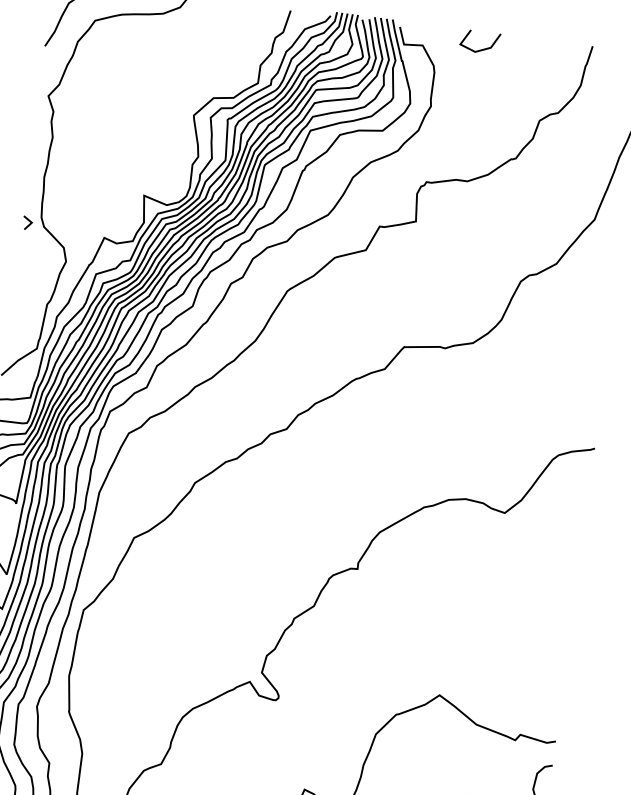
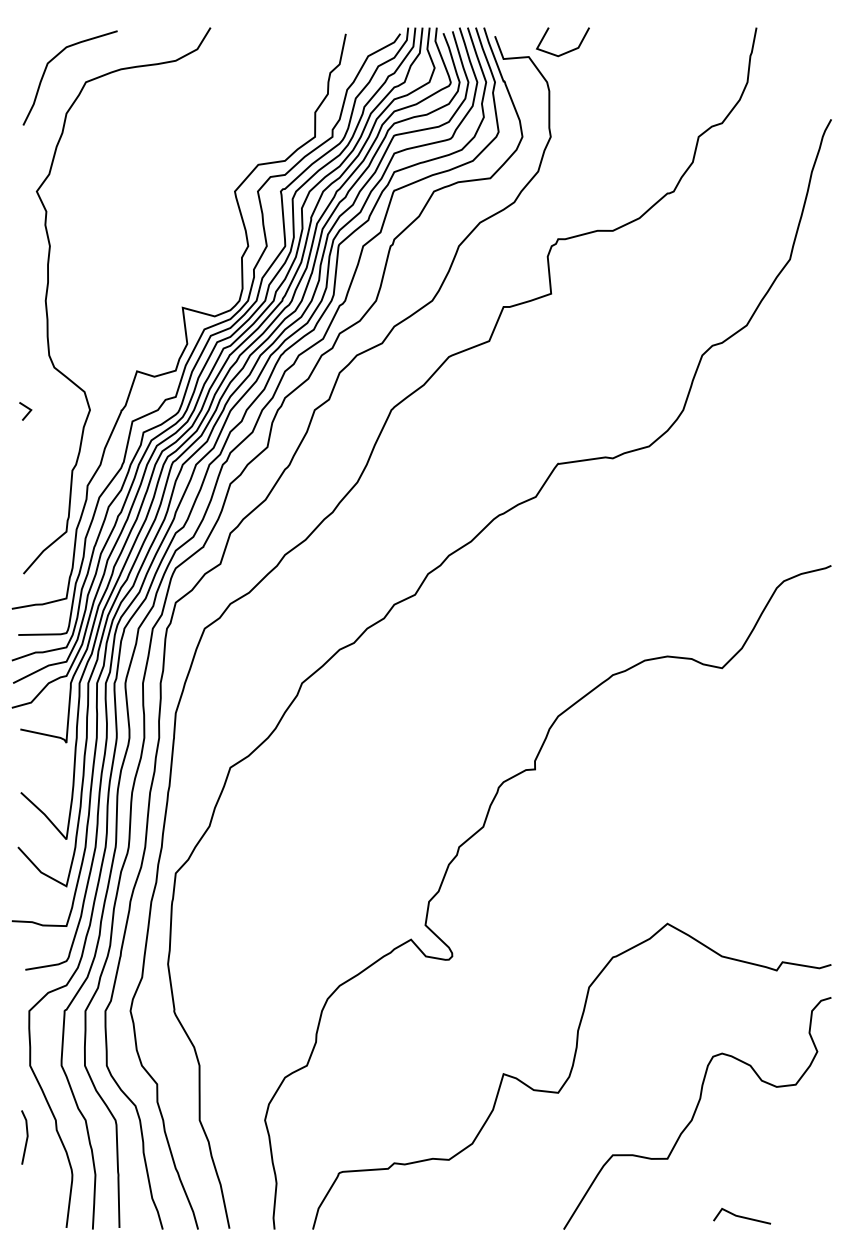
line: (481, 49) -> (566, 51), moved
line: (28, 224) -> (27, 412), moved

